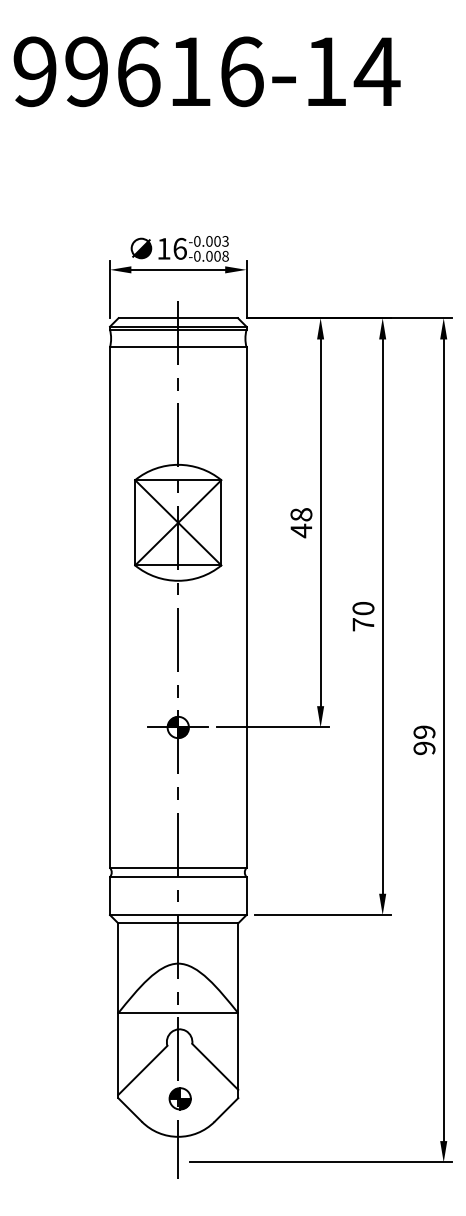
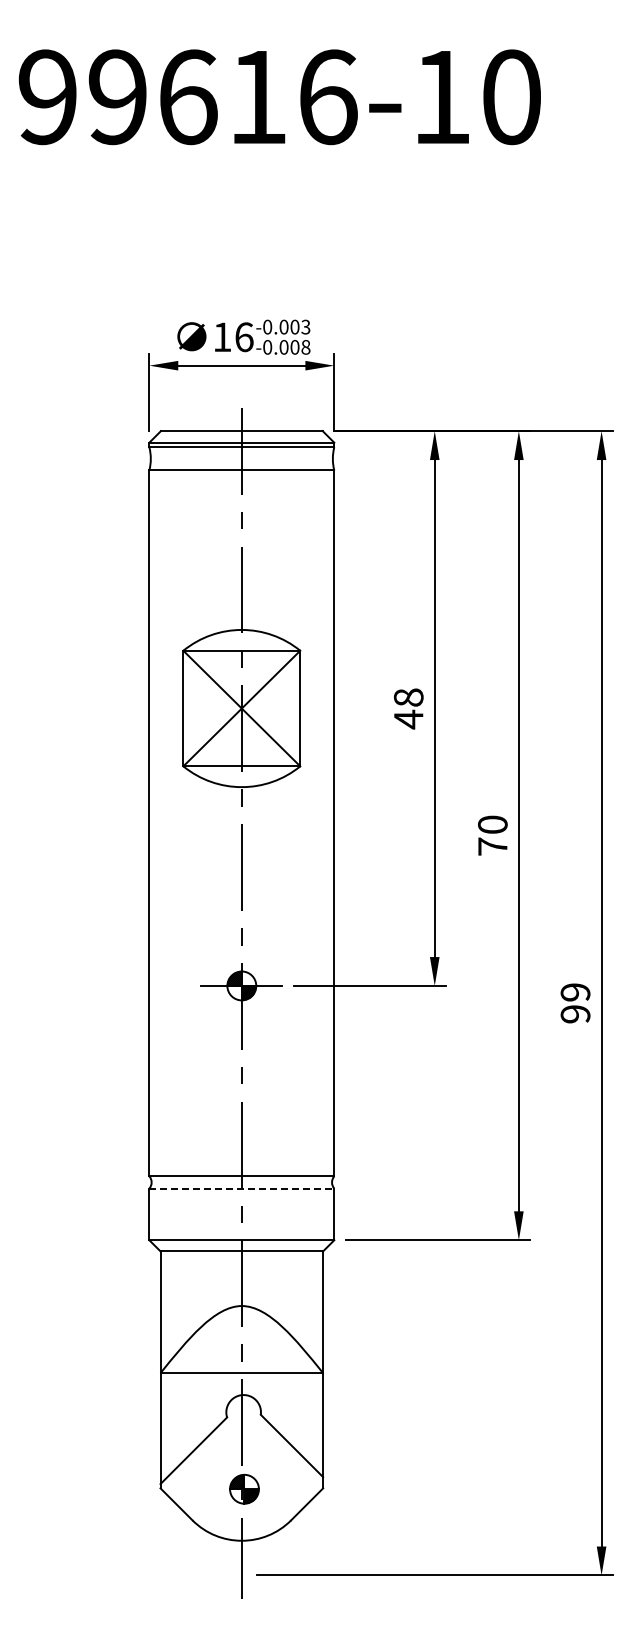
text: (377, 71) -> (511, 97), 99616-14 -> 99616-10
line: (178, 876) -> (242, 1188), solid -> dashed

